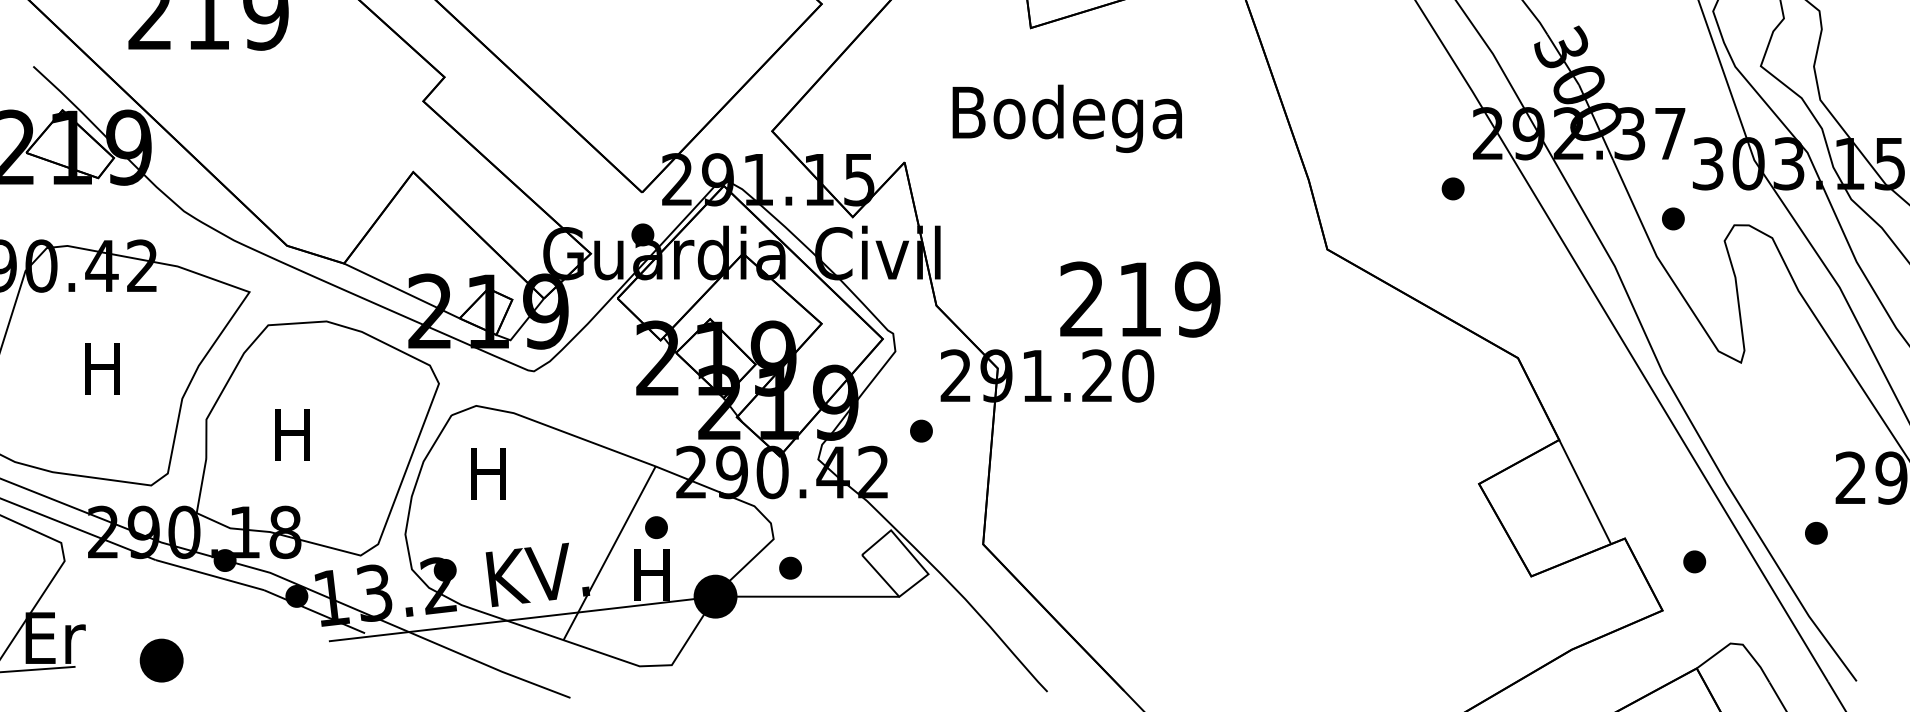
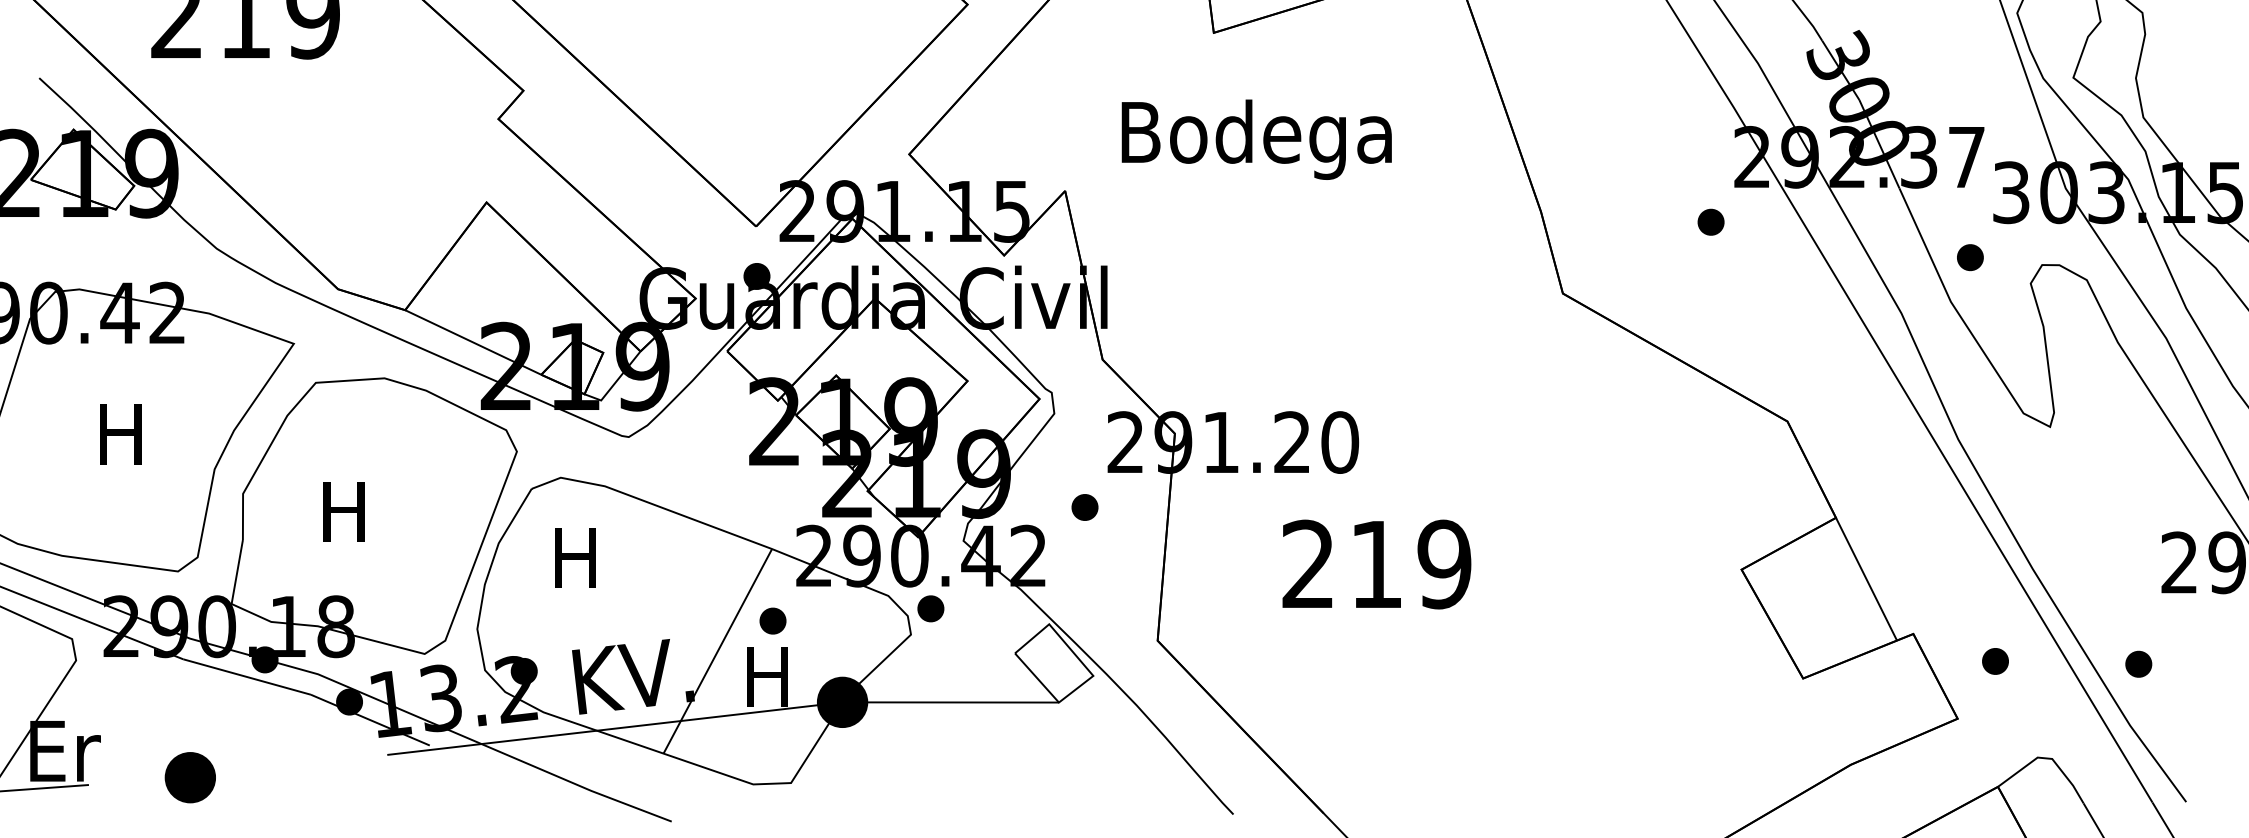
text: (1140, 299) -> (1377, 564), moved
part: (1816, 532) -> (2138, 663), moved
part: (790, 567) -> (930, 607), moved

